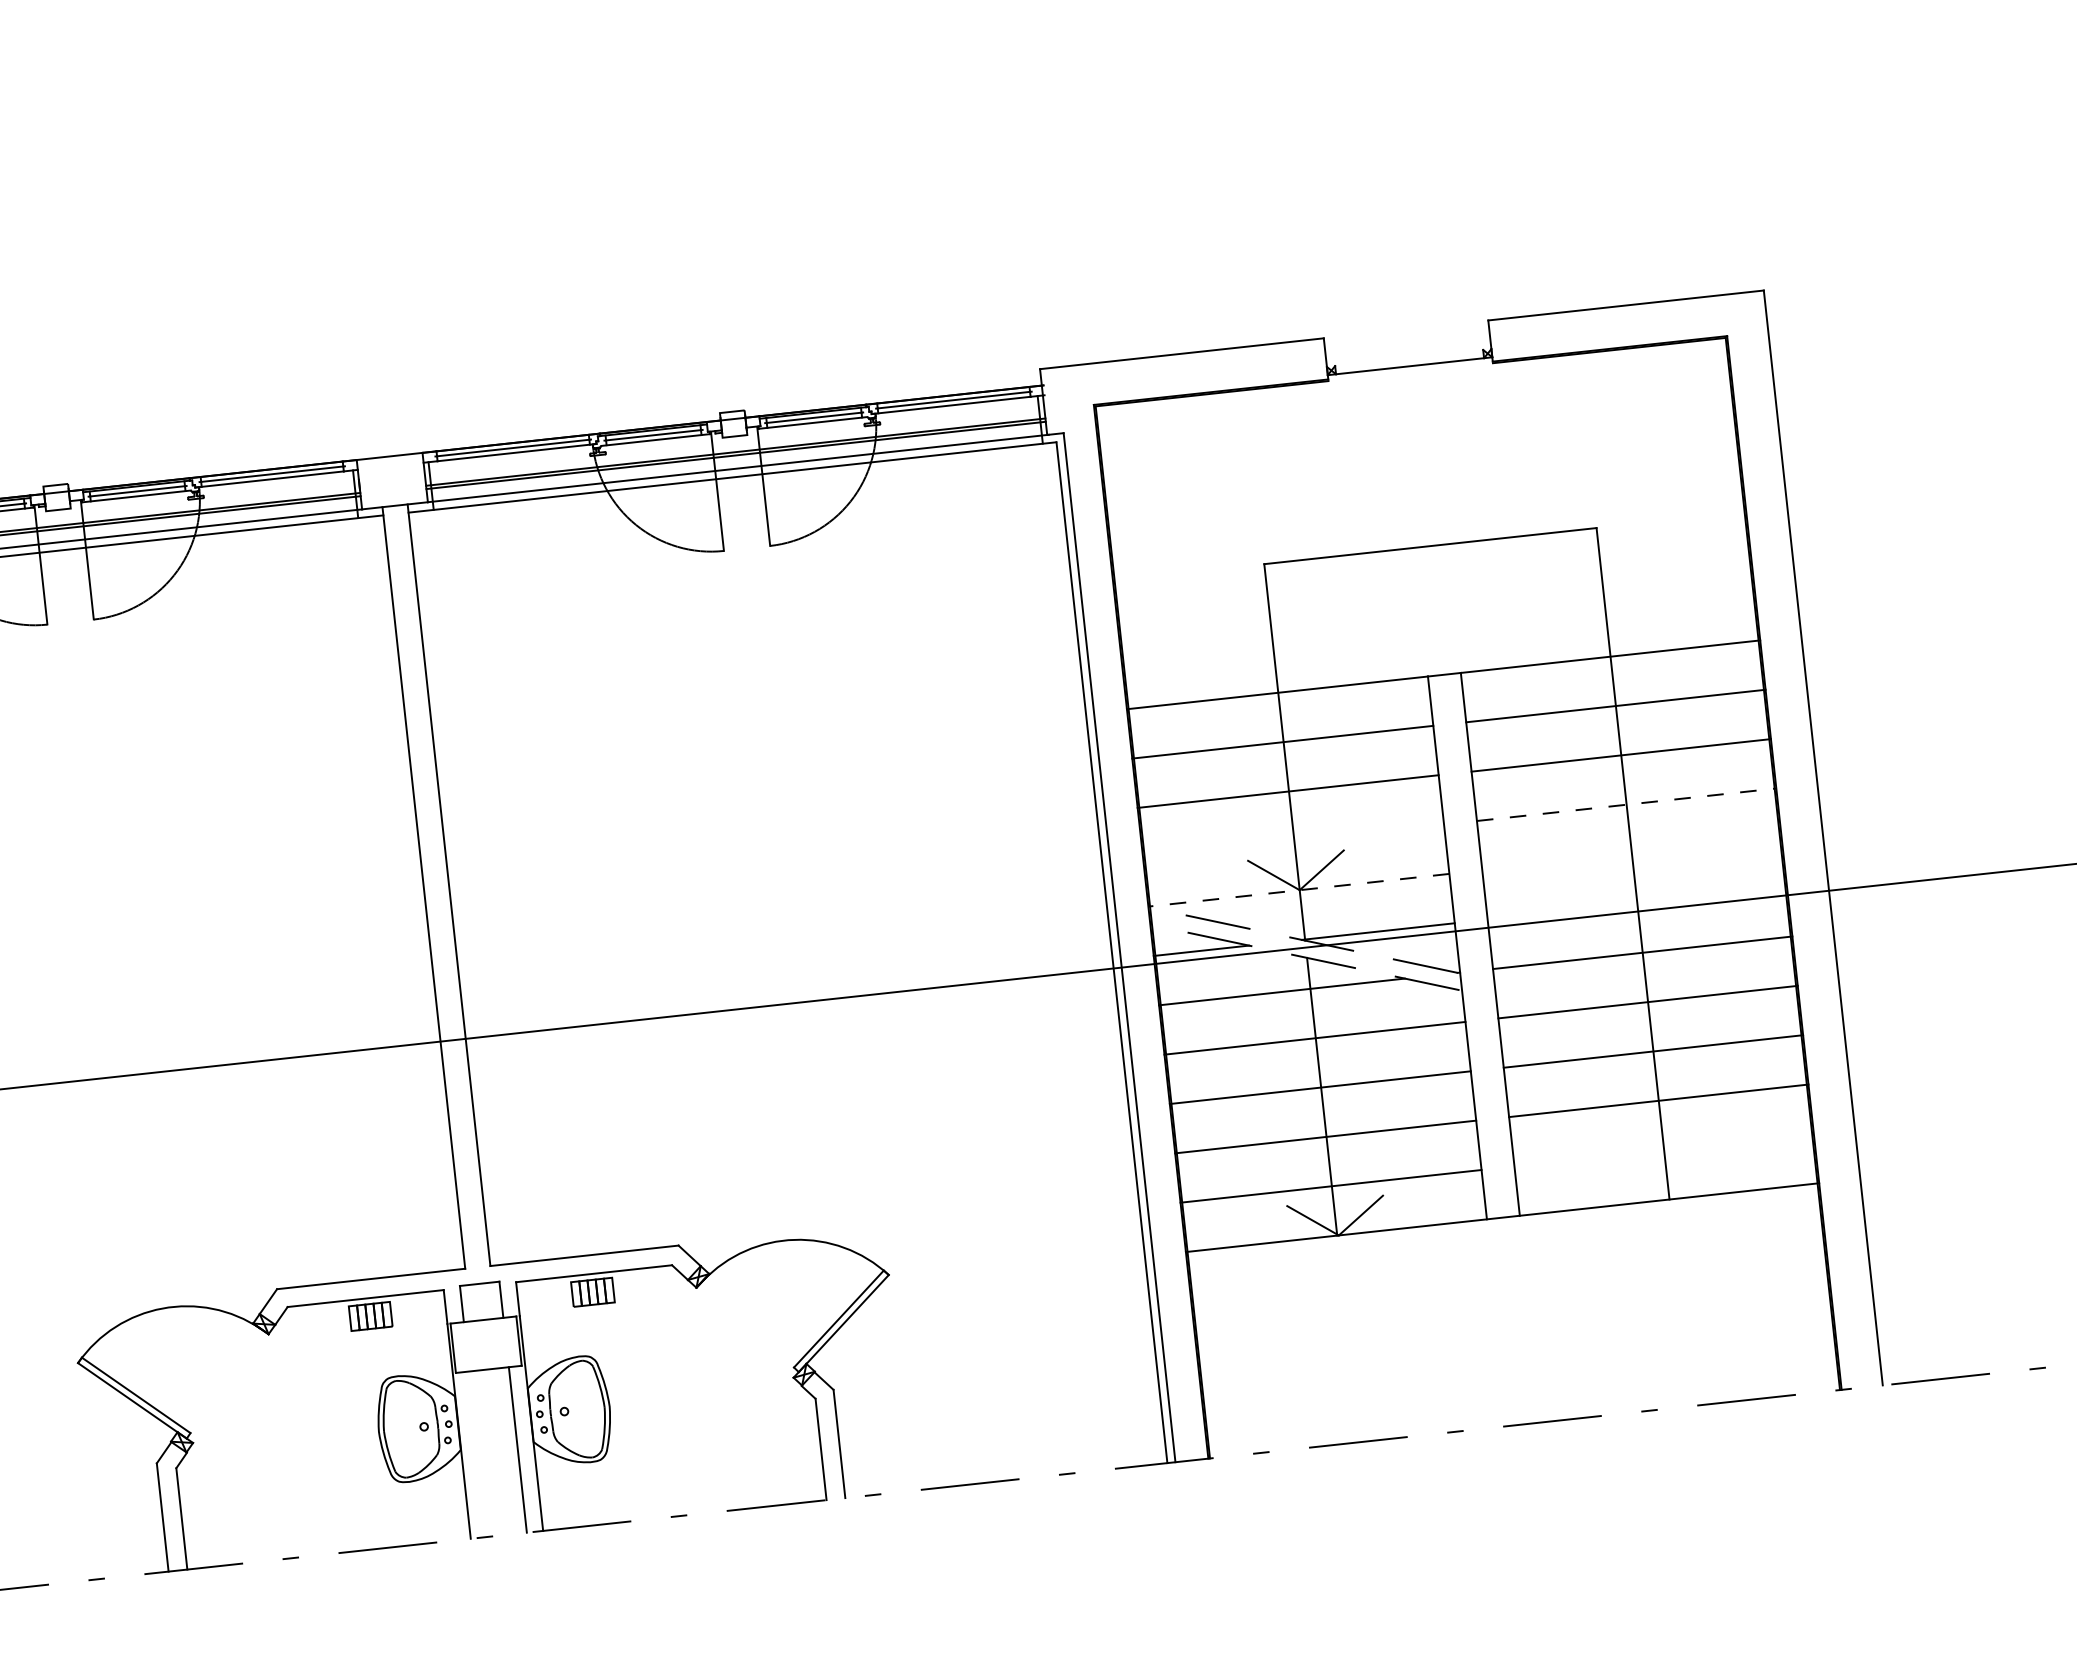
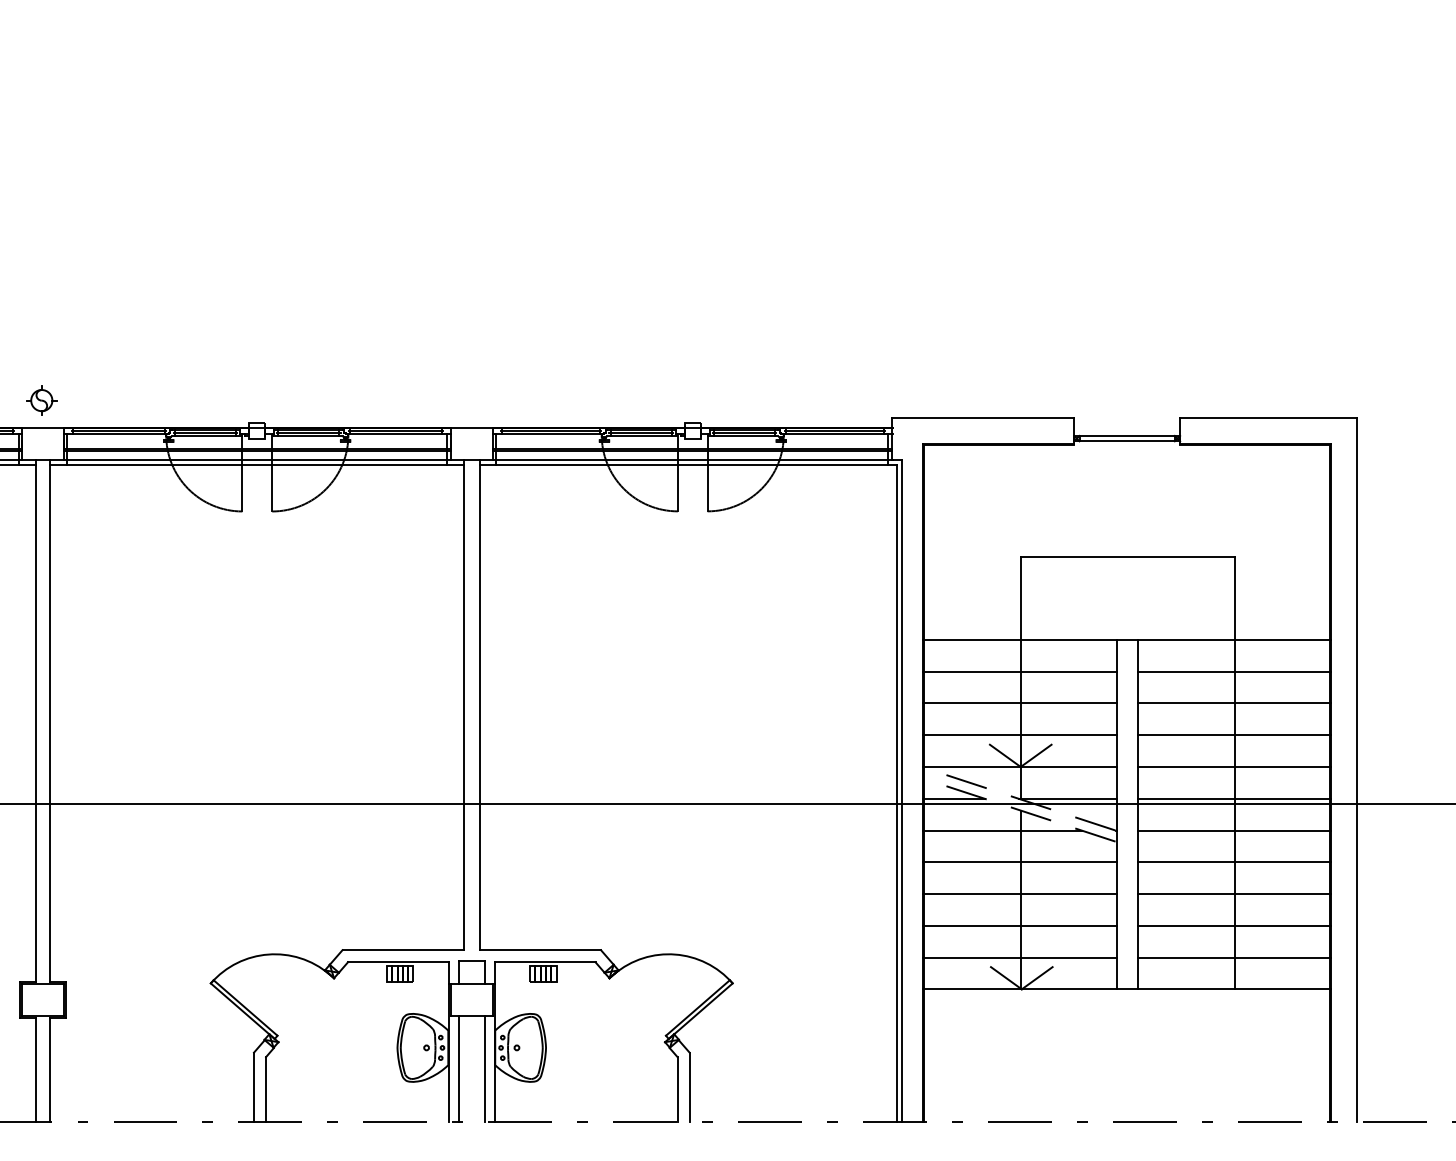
line: (1409, 357) -> (1127, 435), added
line: (1628, 805) -> (1235, 735), dashed -> solid
line: (1294, 841) -> (1020, 735), added
line: (1631, 853) -> (1234, 766), added
line: (1299, 889) -> (1020, 766), dashed -> solid
line: (1637, 903) -> (1234, 798), added
line: (1663, 1150) -> (1234, 957), added
line: (478, 1453) -> (459, 1068), added

